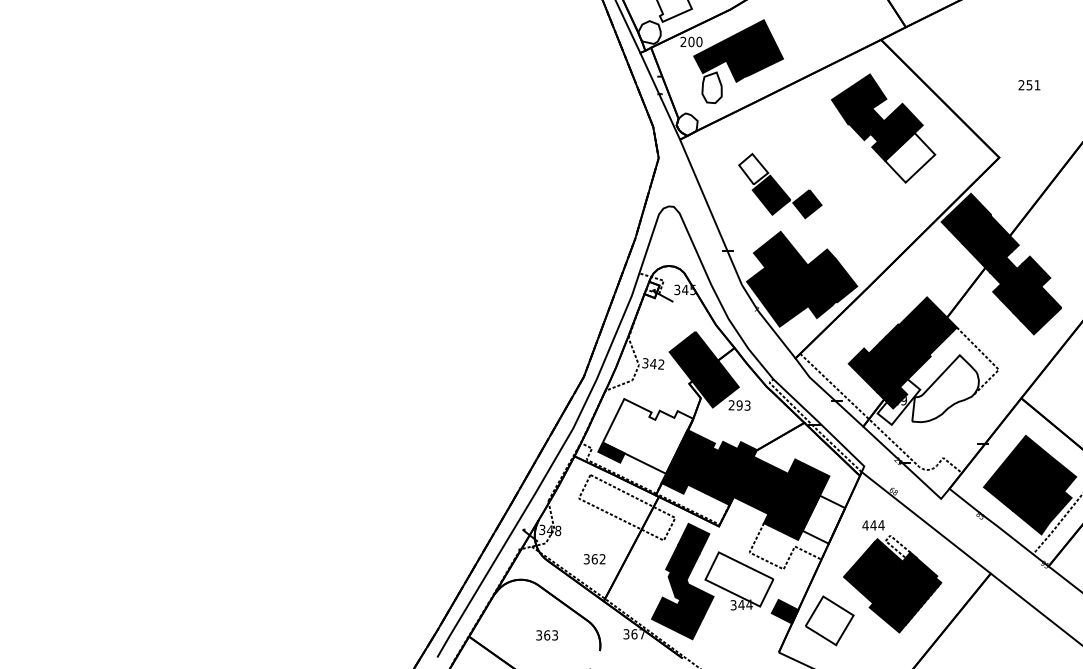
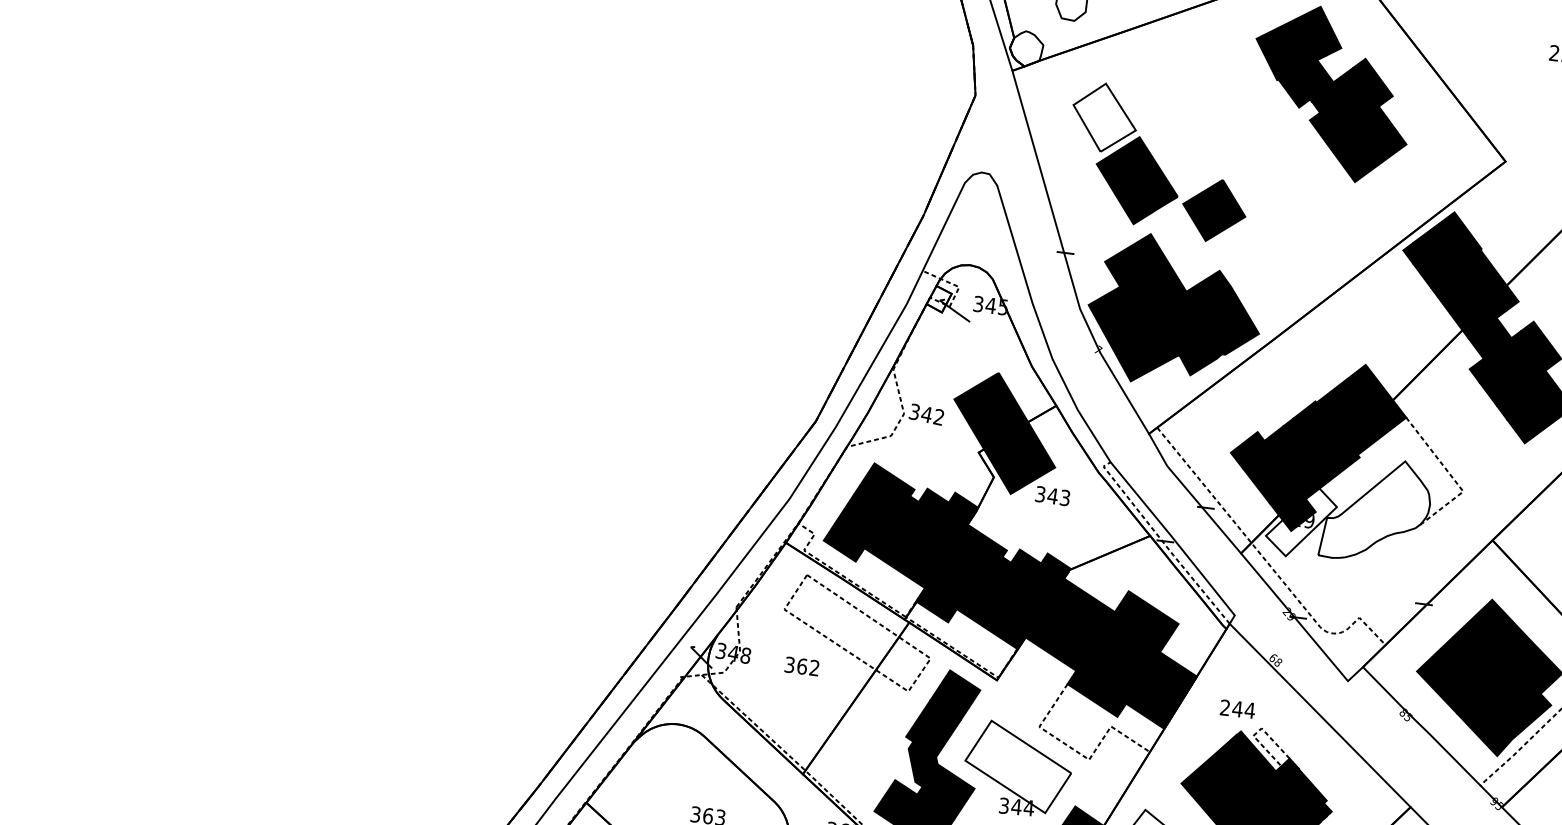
fill: (910, 157) -> (1367, 143), added
part: (780, 185) -> (1159, 161), size x1.43
text: (735, 405) -> (1046, 495), 293 -> 343
fill: (647, 436) -> (903, 526), added
fill: (823, 519) -> (1160, 690), added
text: (865, 525) -> (1225, 707), 444 -> 244
text: (594, 559) -> (801, 666), moved

